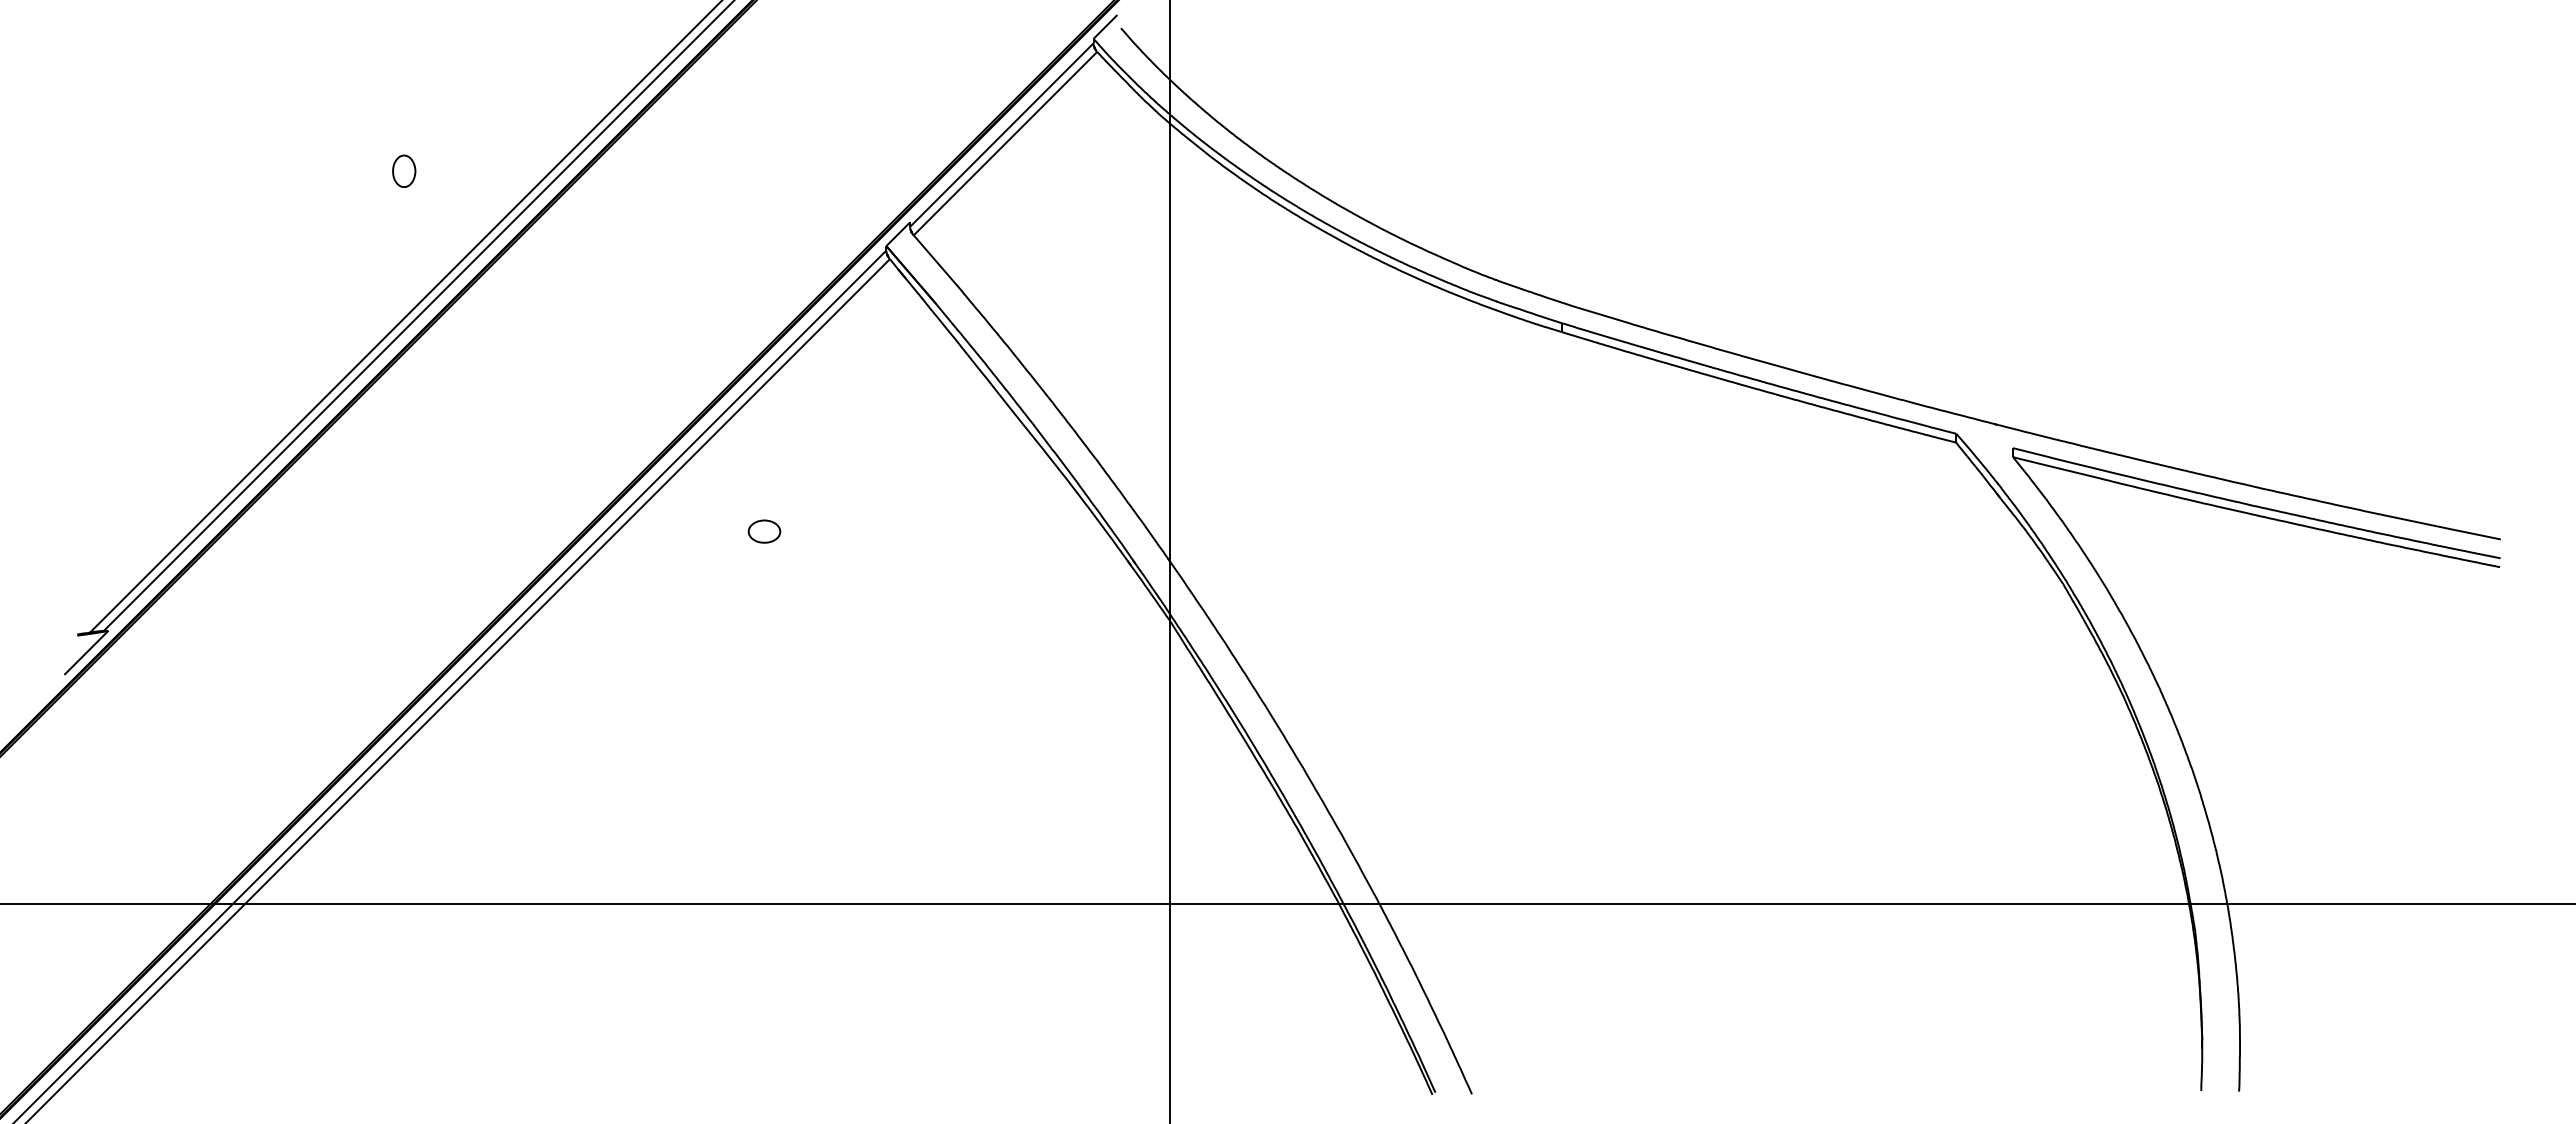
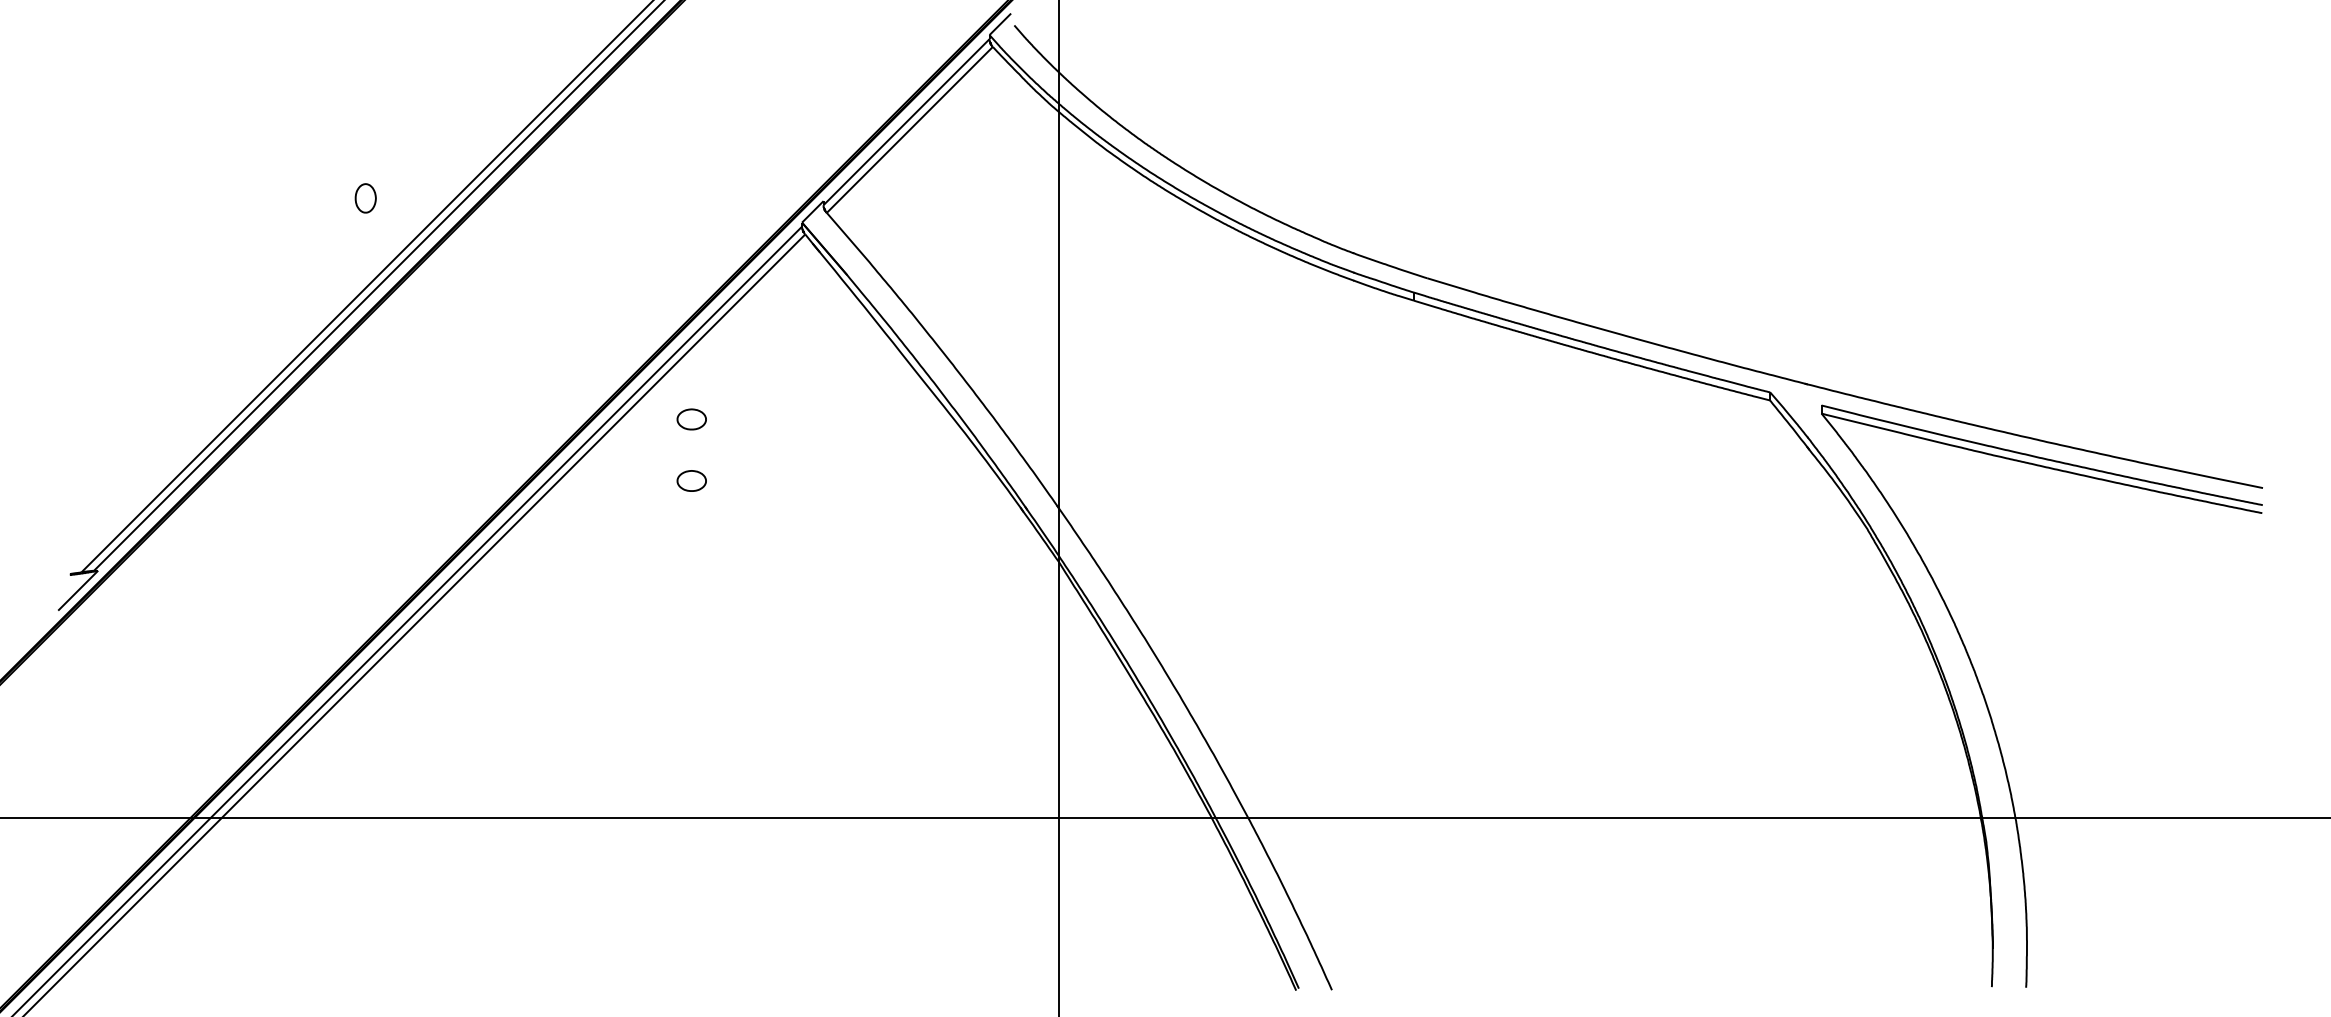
part: (404, 170) -> (366, 197), moved
part: (764, 463) -> (691, 419), added

